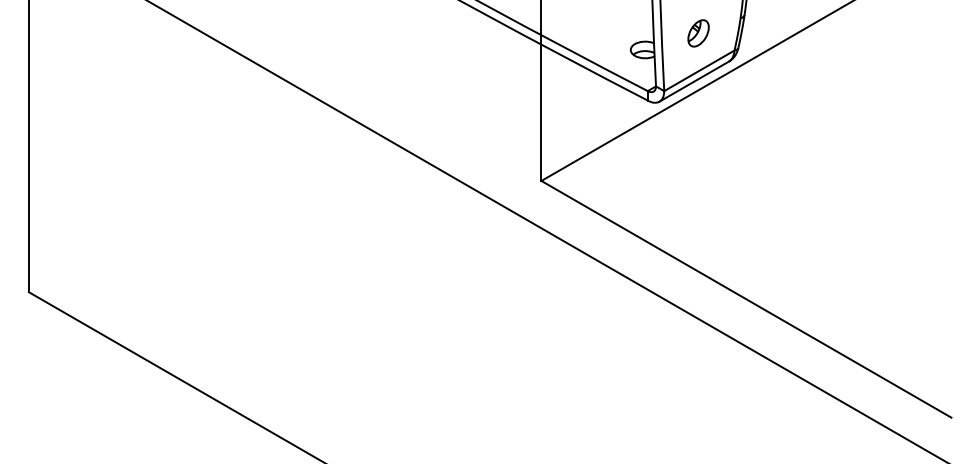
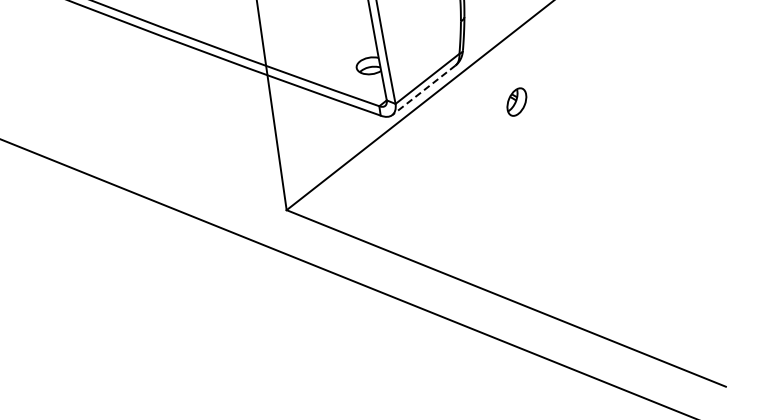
part: (698, 33) -> (516, 102), moved
line: (693, 81) -> (423, 90), solid -> dashed

